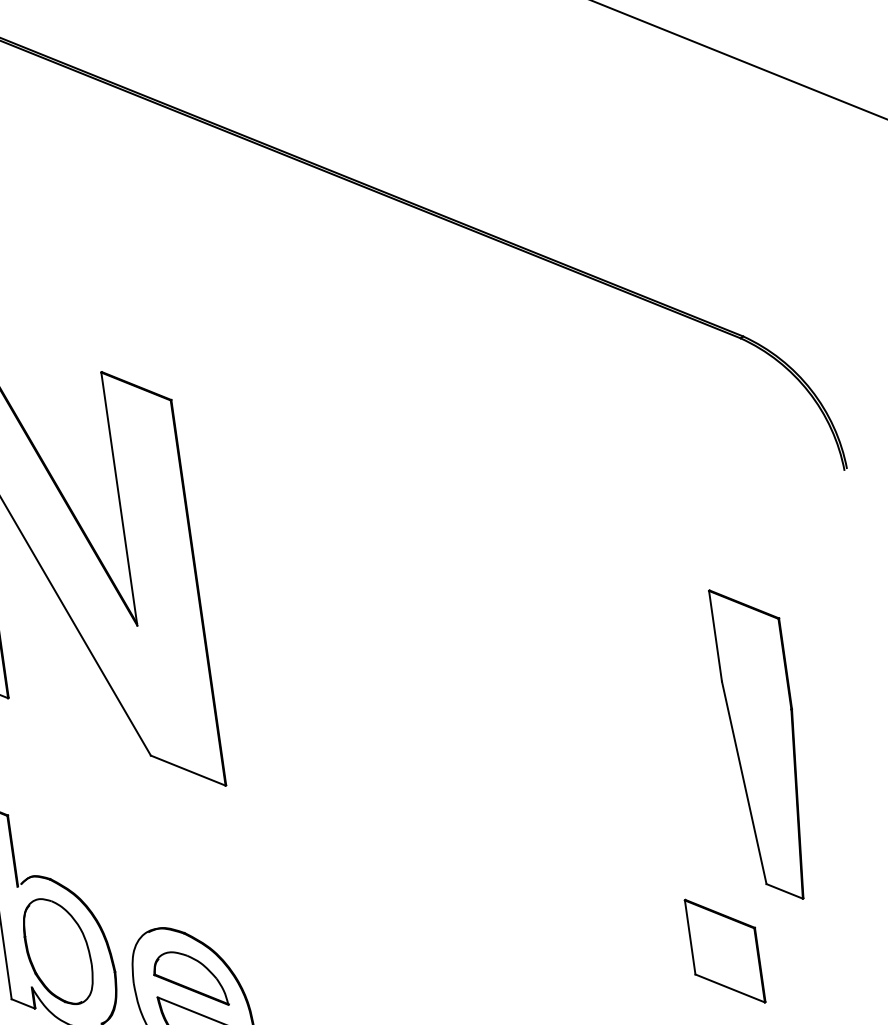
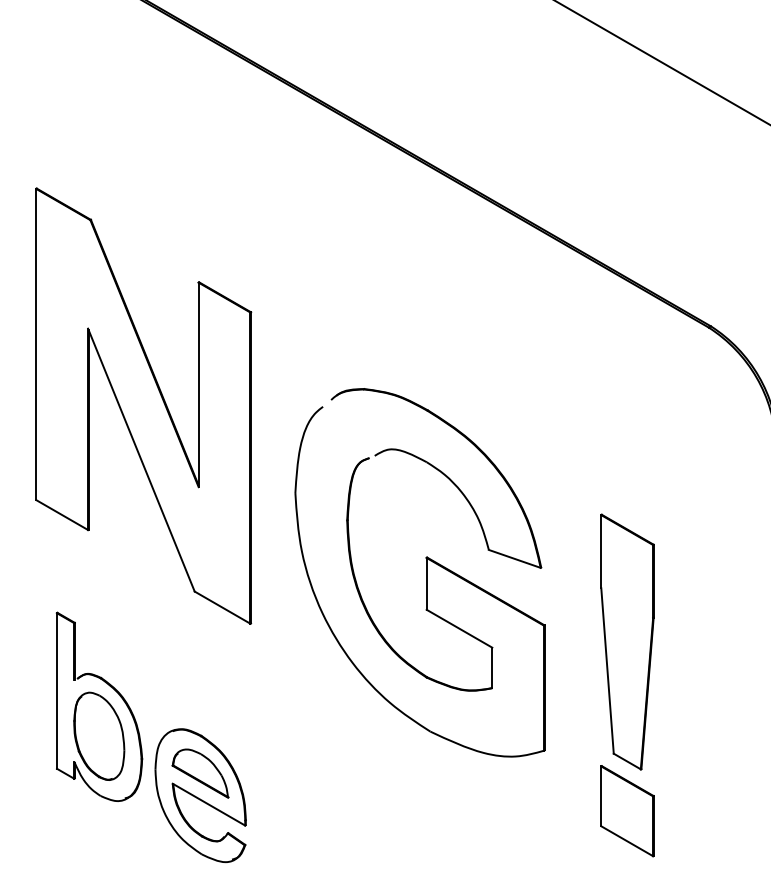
part: (434, 691) -> (426, 572), added
part: (763, 742) -> (627, 641), moved

